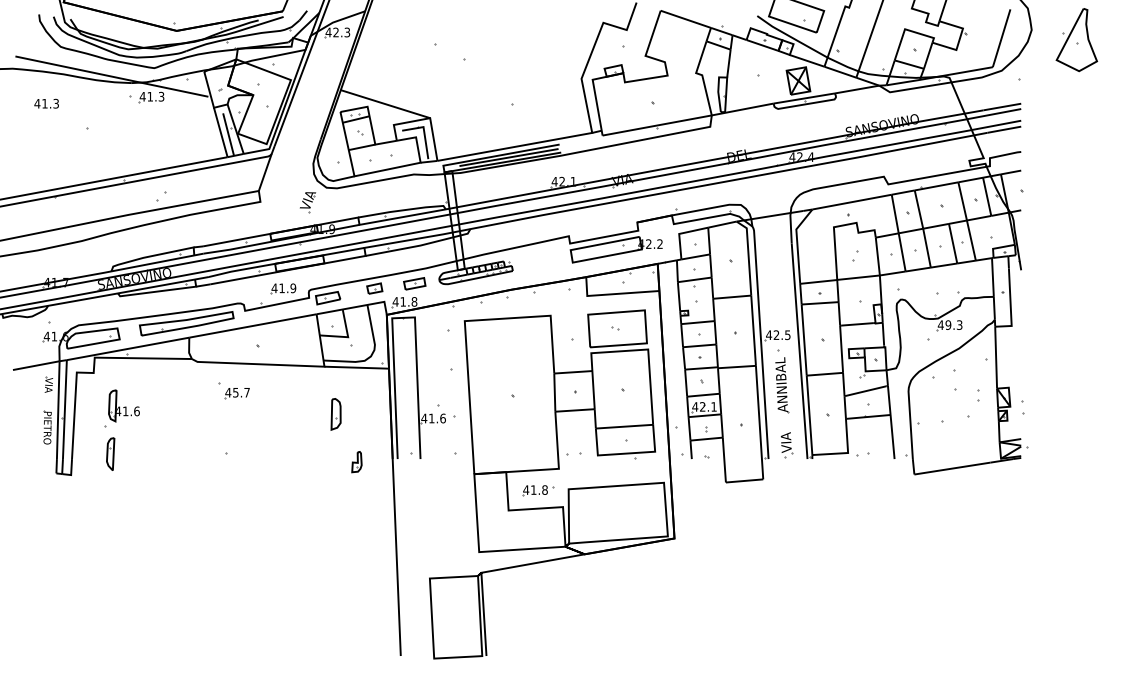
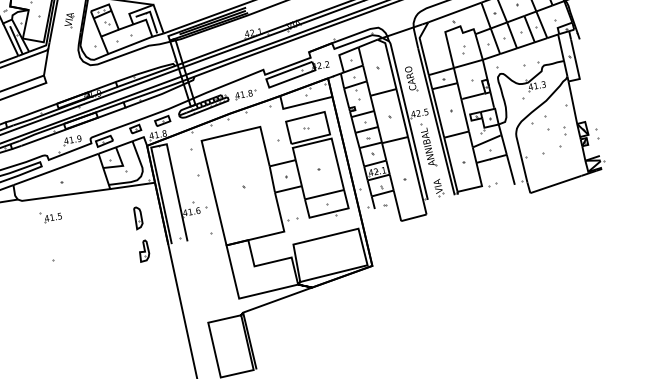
part: (308, 202) -> (69, 20), moved
part: (774, 284) -> (411, 78), added
text: (948, 324) -> (536, 85), 49.3 -> 41.3
text: (241, 392) -> (56, 216), 45.7 -> 41.5
part: (335, 414) -> (138, 218), moved
part: (356, 461) -> (143, 250), size x1.43
part: (538, 490) -> (246, 94), moved

